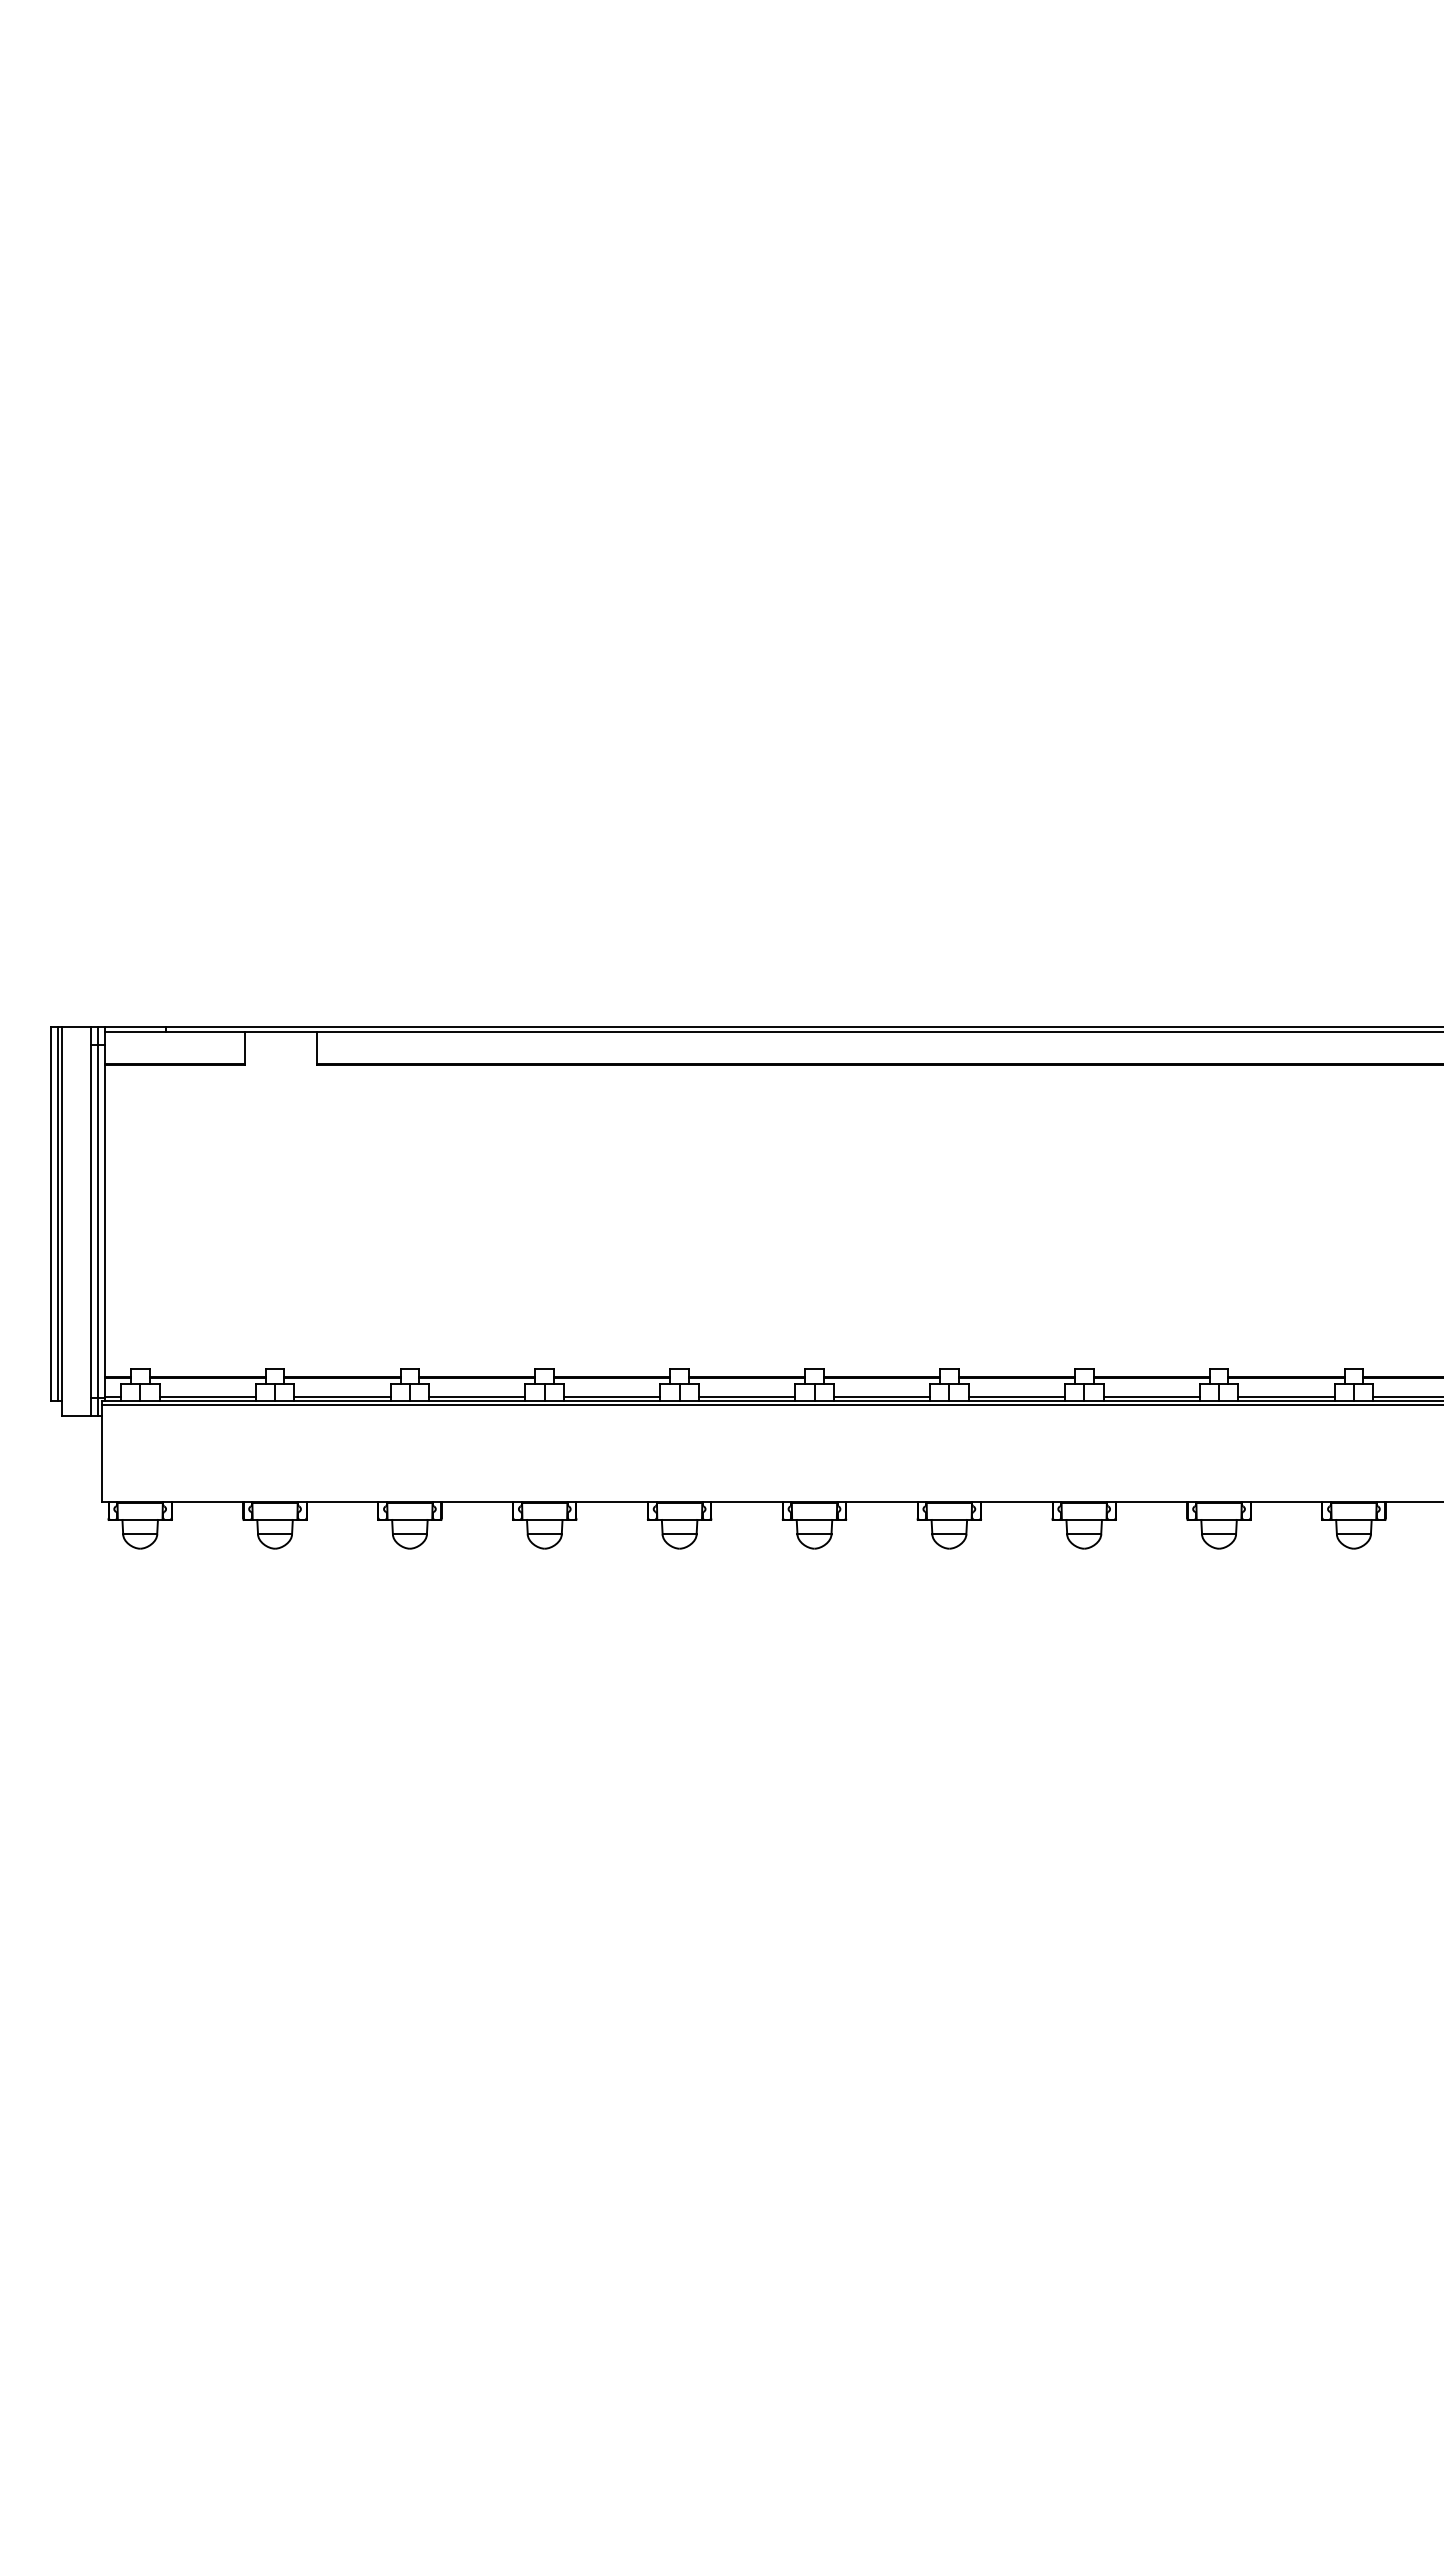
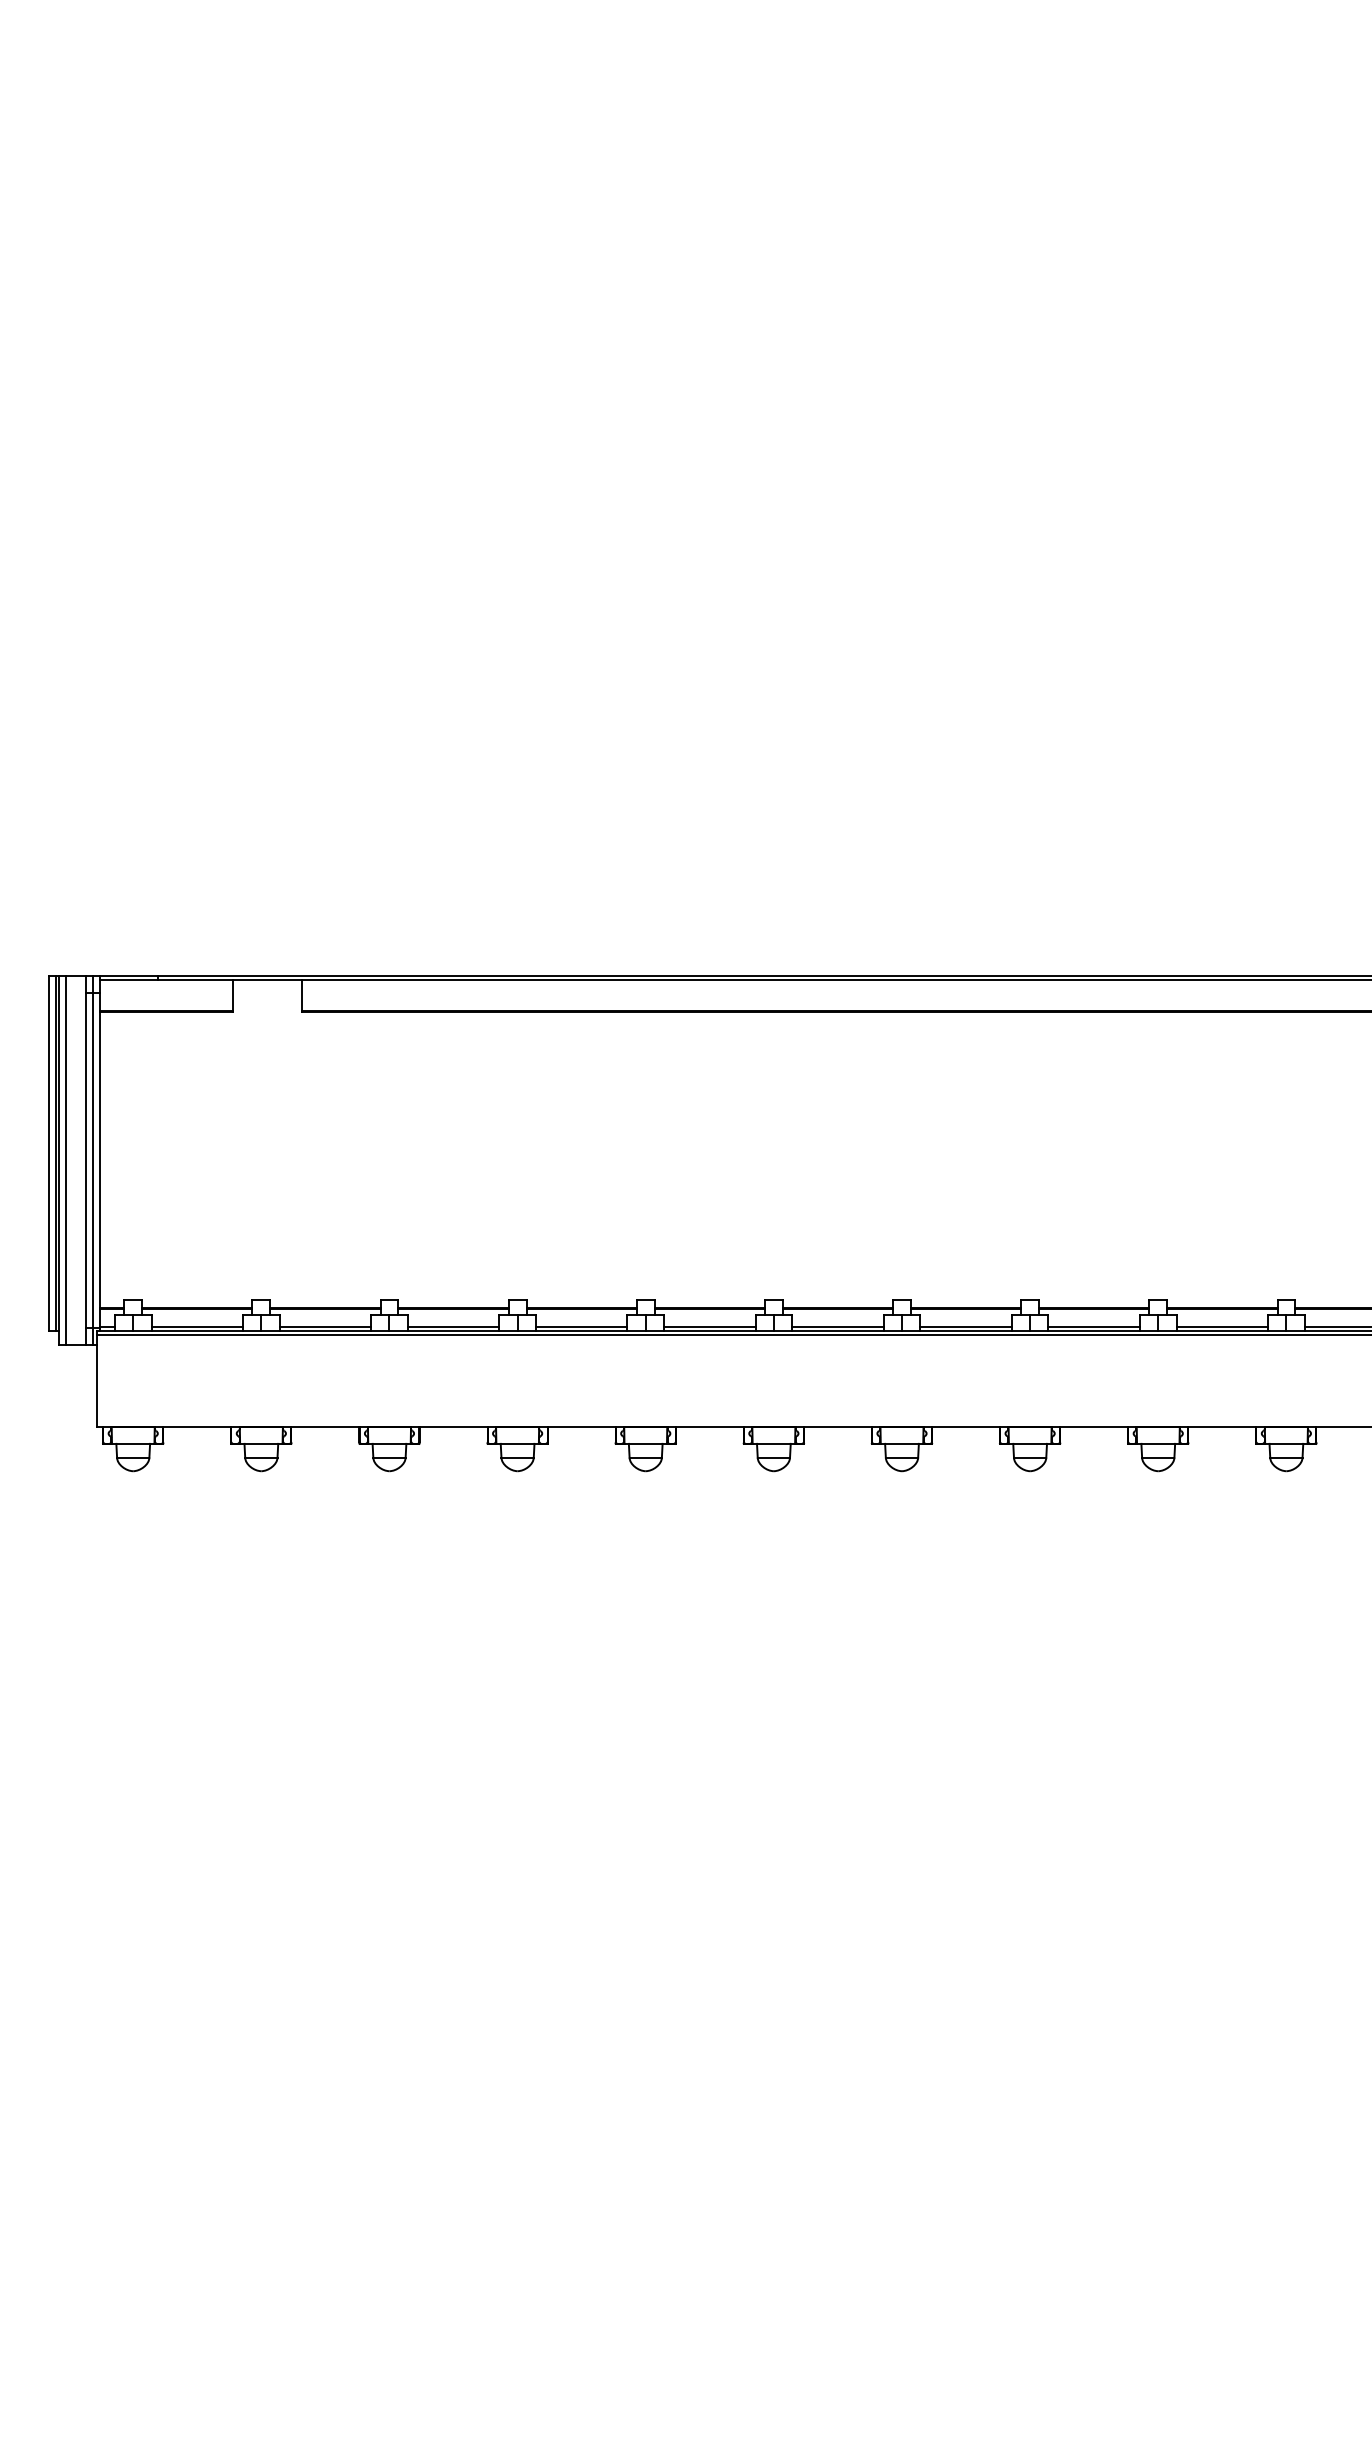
line: (69, 1221) -> (66, 1160), added

